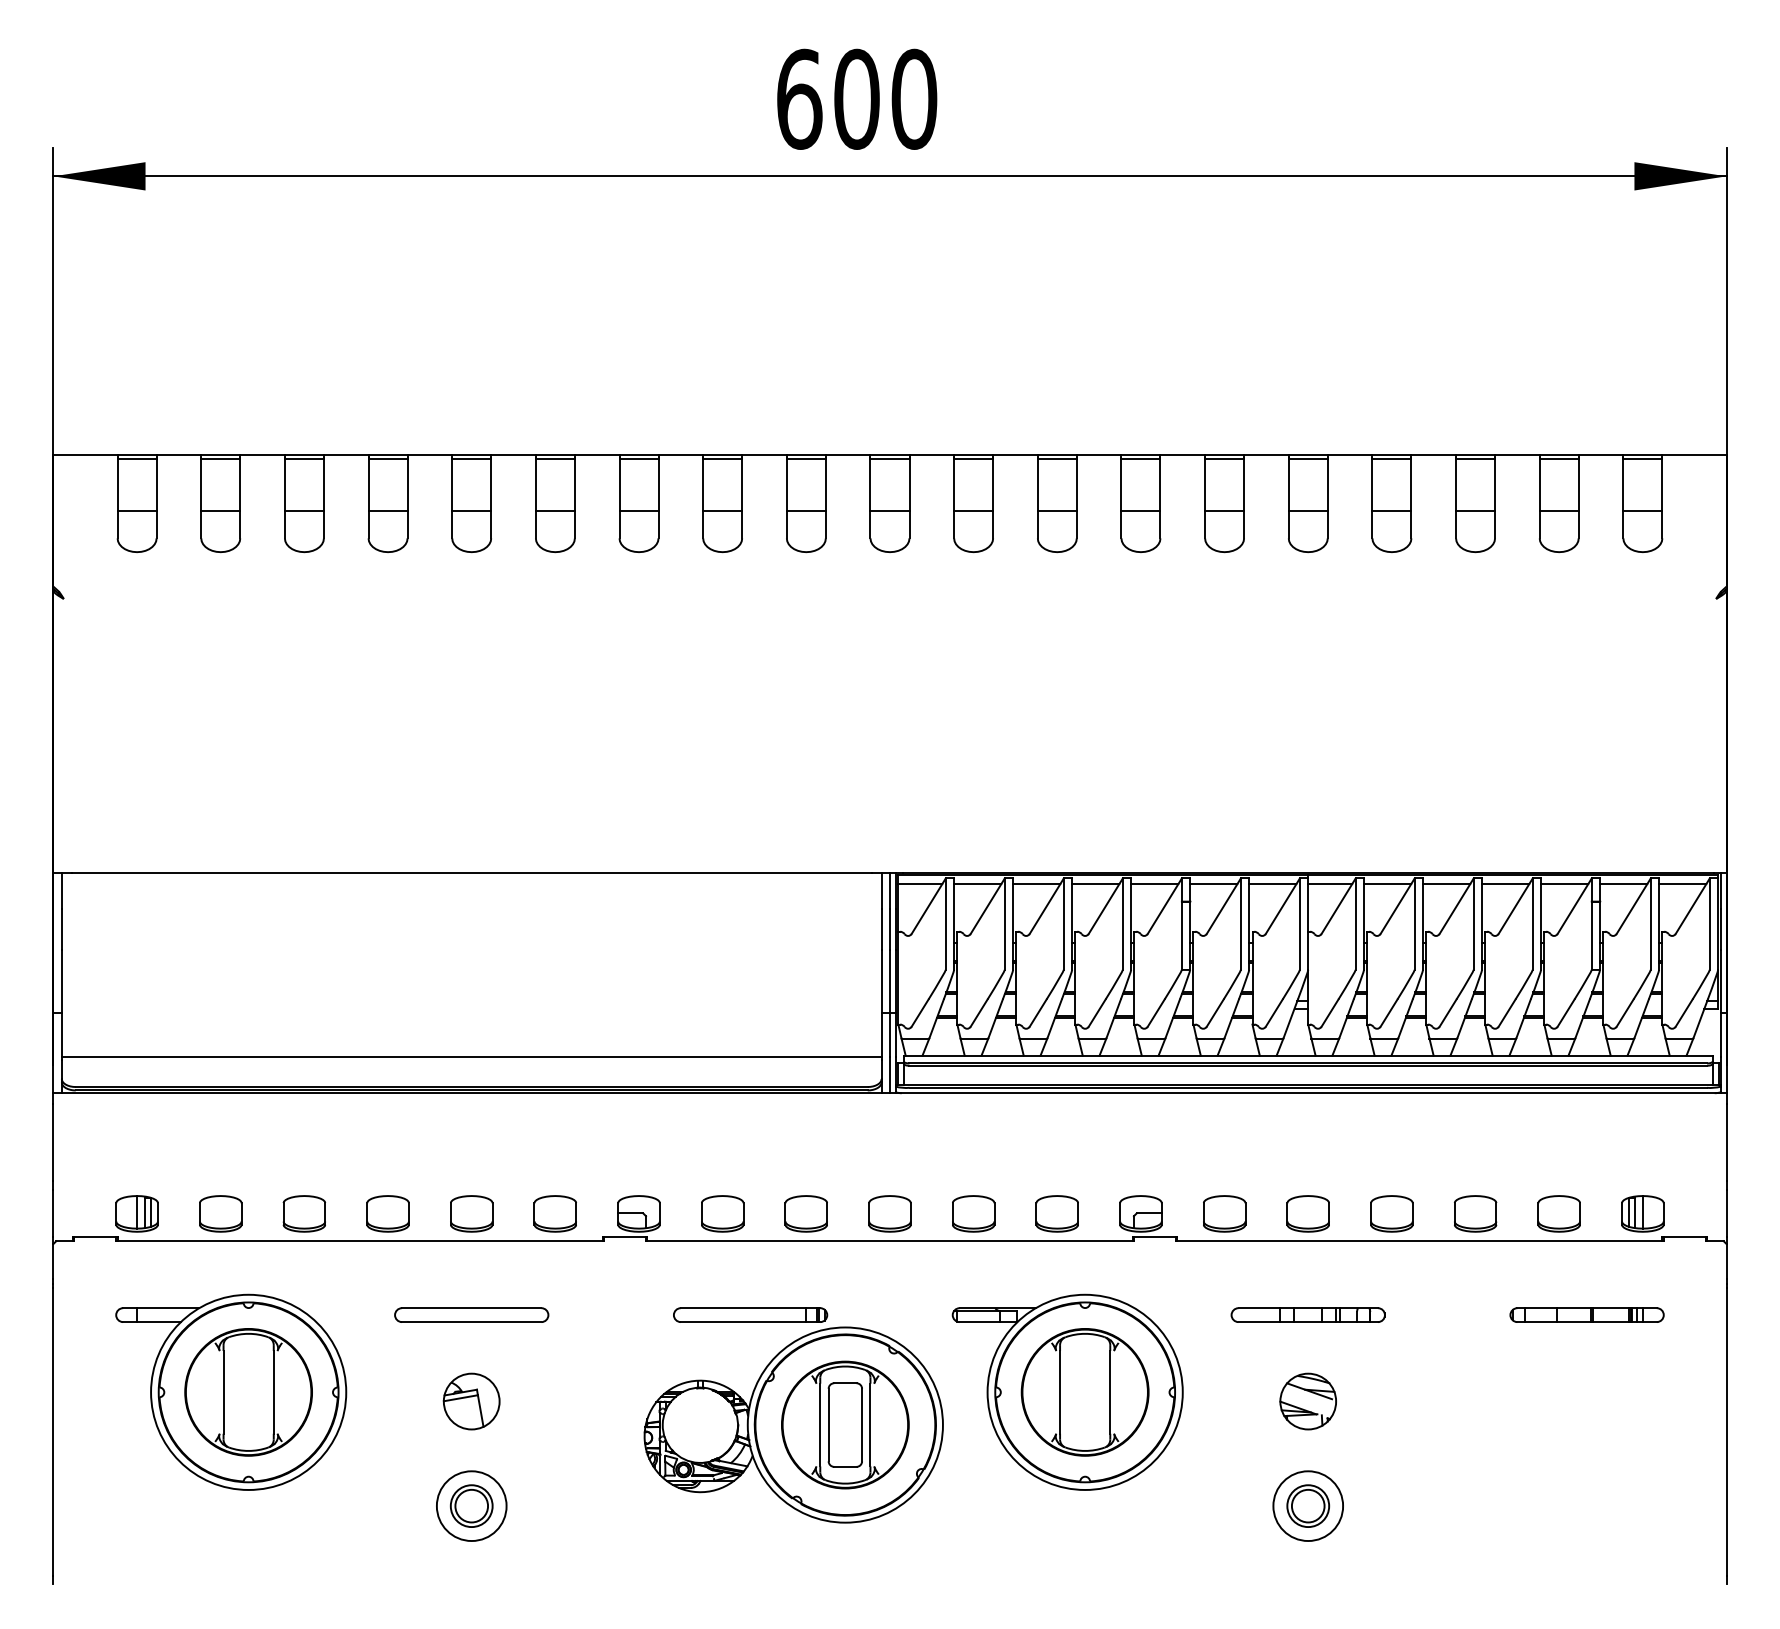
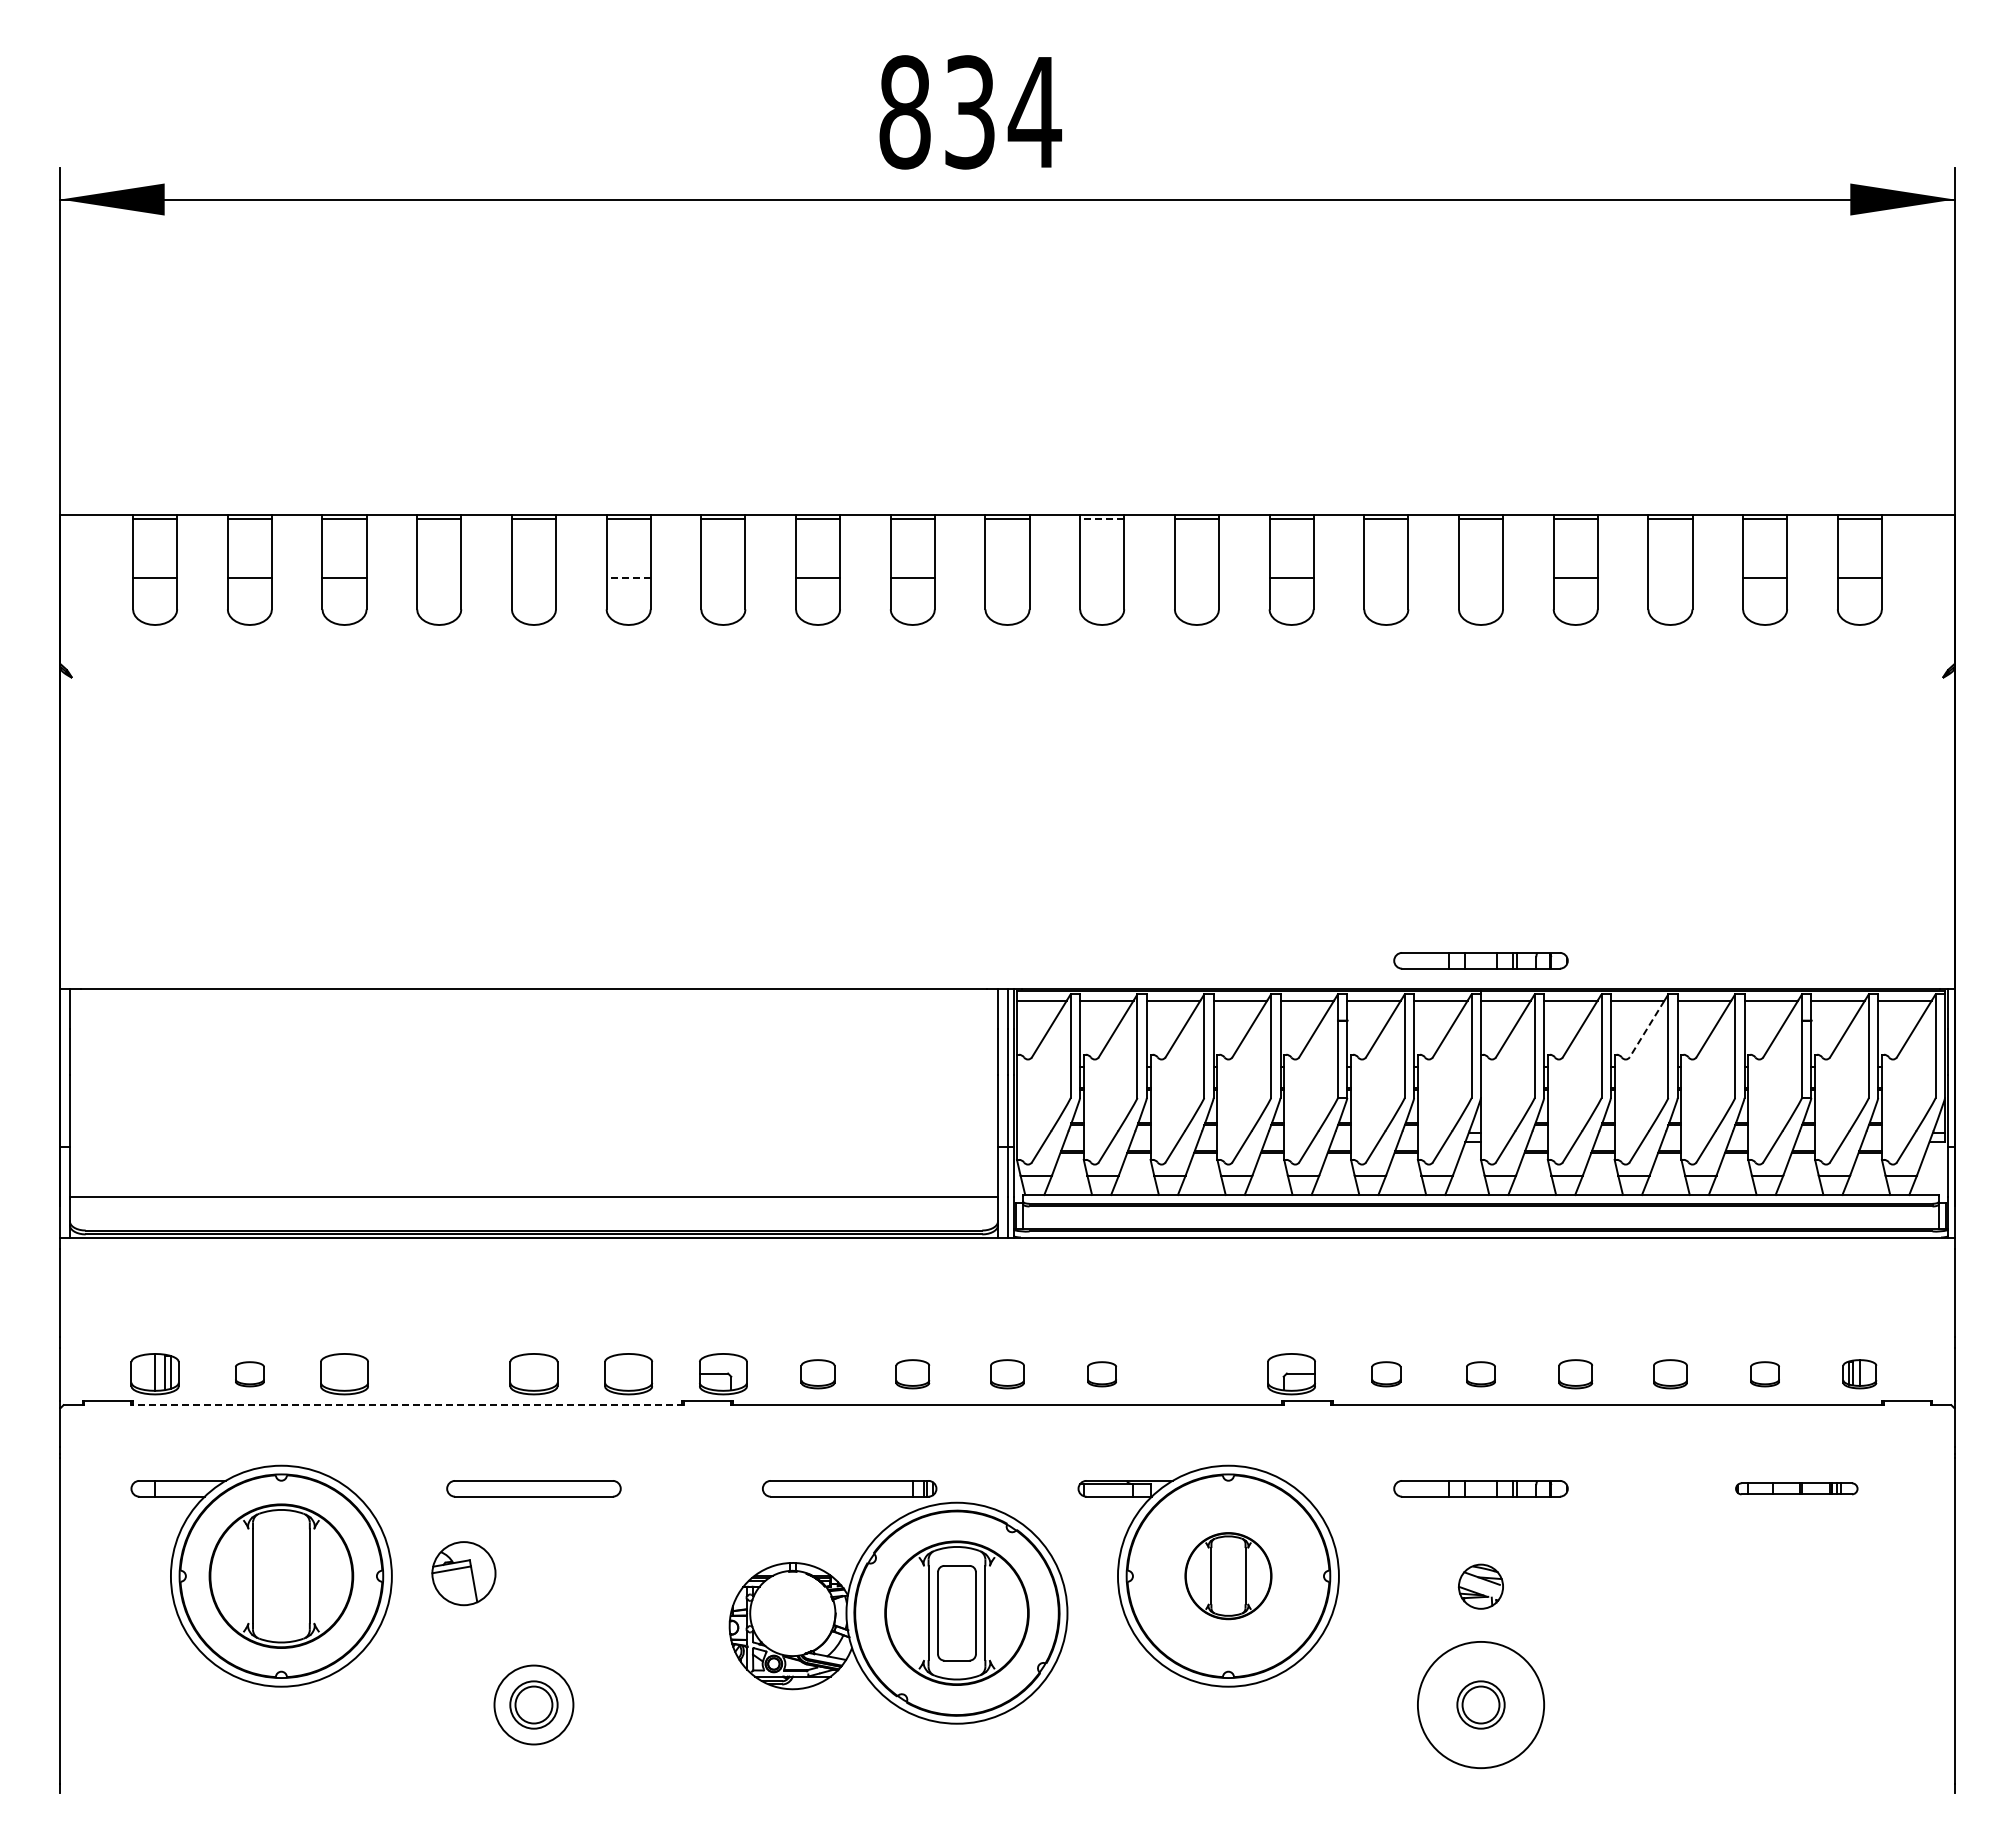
text: (857, 99) -> (970, 112), 600 -> 834
line: (973, 458) -> (1101, 519), solid -> dashed
line: (388, 511) -> (439, 578), removed
line: (471, 511) -> (533, 578), removed
line: (555, 511) -> (628, 578), solid -> dashed
line: (639, 511) -> (723, 578), removed
line: (890, 511) -> (1007, 578), removed
line: (973, 511) -> (1102, 578), removed
line: (1056, 511) -> (1196, 578), removed
line: (1224, 511) -> (1386, 578), removed
line: (1307, 511) -> (1480, 578), removed
line: (1475, 511) -> (1670, 578), removed
part: (1307, 848) -> (1480, 960), added
line: (1454, 909) -> (1646, 1029), solid -> dashed
part: (220, 1214) -> (249, 1374), size x0.6
part: (387, 1214) -> (438, 1374), removed
part: (722, 1214) -> (817, 1374), size x0.7
part: (806, 1214) -> (912, 1374), size x0.7
part: (890, 1214) -> (1007, 1374), size x0.7
part: (973, 1214) -> (1101, 1374), size x0.6
part: (1056, 1214) -> (1196, 1374), removed
part: (1224, 1214) -> (1386, 1374), size x0.6
part: (1307, 1214) -> (1480, 1374), size x0.6
part: (1391, 1214) -> (1575, 1374), size x0.7
part: (1475, 1214) -> (1670, 1374), size x0.7
part: (1558, 1214) -> (1764, 1374), size x0.6
part: (1642, 1214) -> (1859, 1374), size x0.7
line: (360, 1241) -> (407, 1405), solid -> dashed
part: (1586, 1314) -> (1796, 1488), size x0.7
part: (1085, 1391) -> (1228, 1575), size x0.6
part: (471, 1401) -> (463, 1573), moved
part: (1307, 1401) -> (1480, 1586), size x0.7
circle: (1307, 1505) -> (1480, 1704), size x1.6

